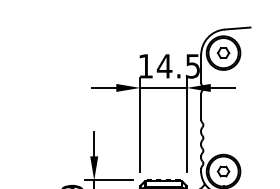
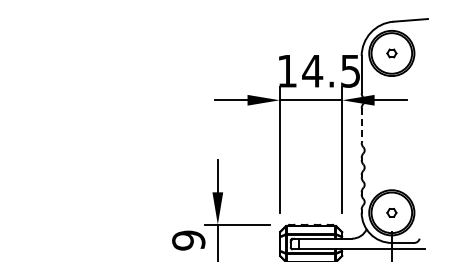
part: (223, 53) -> (391, 53), size x0.6
line: (201, 107) -> (361, 126), solid -> dashed
part: (223, 171) -> (391, 212), size x0.6

